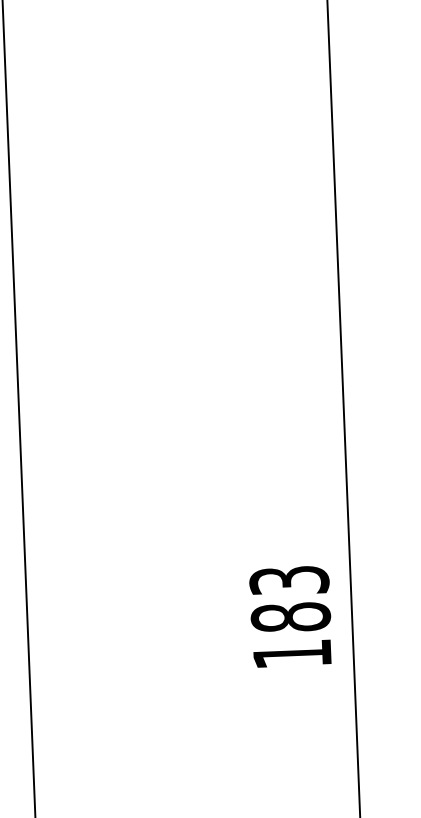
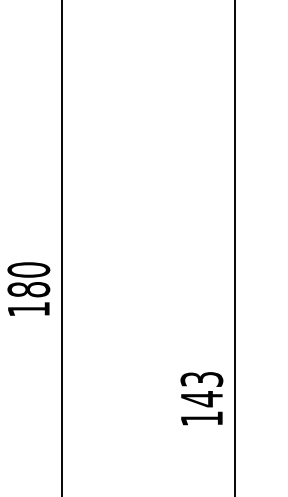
text: (290, 618) -> (201, 399), 183 -> 143

